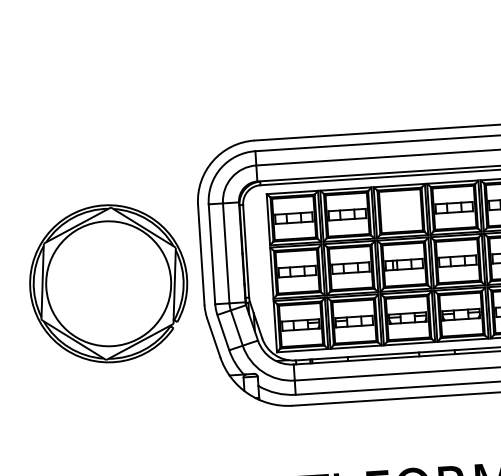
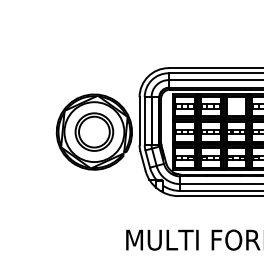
part: (108, 282) -> (94, 131), added

